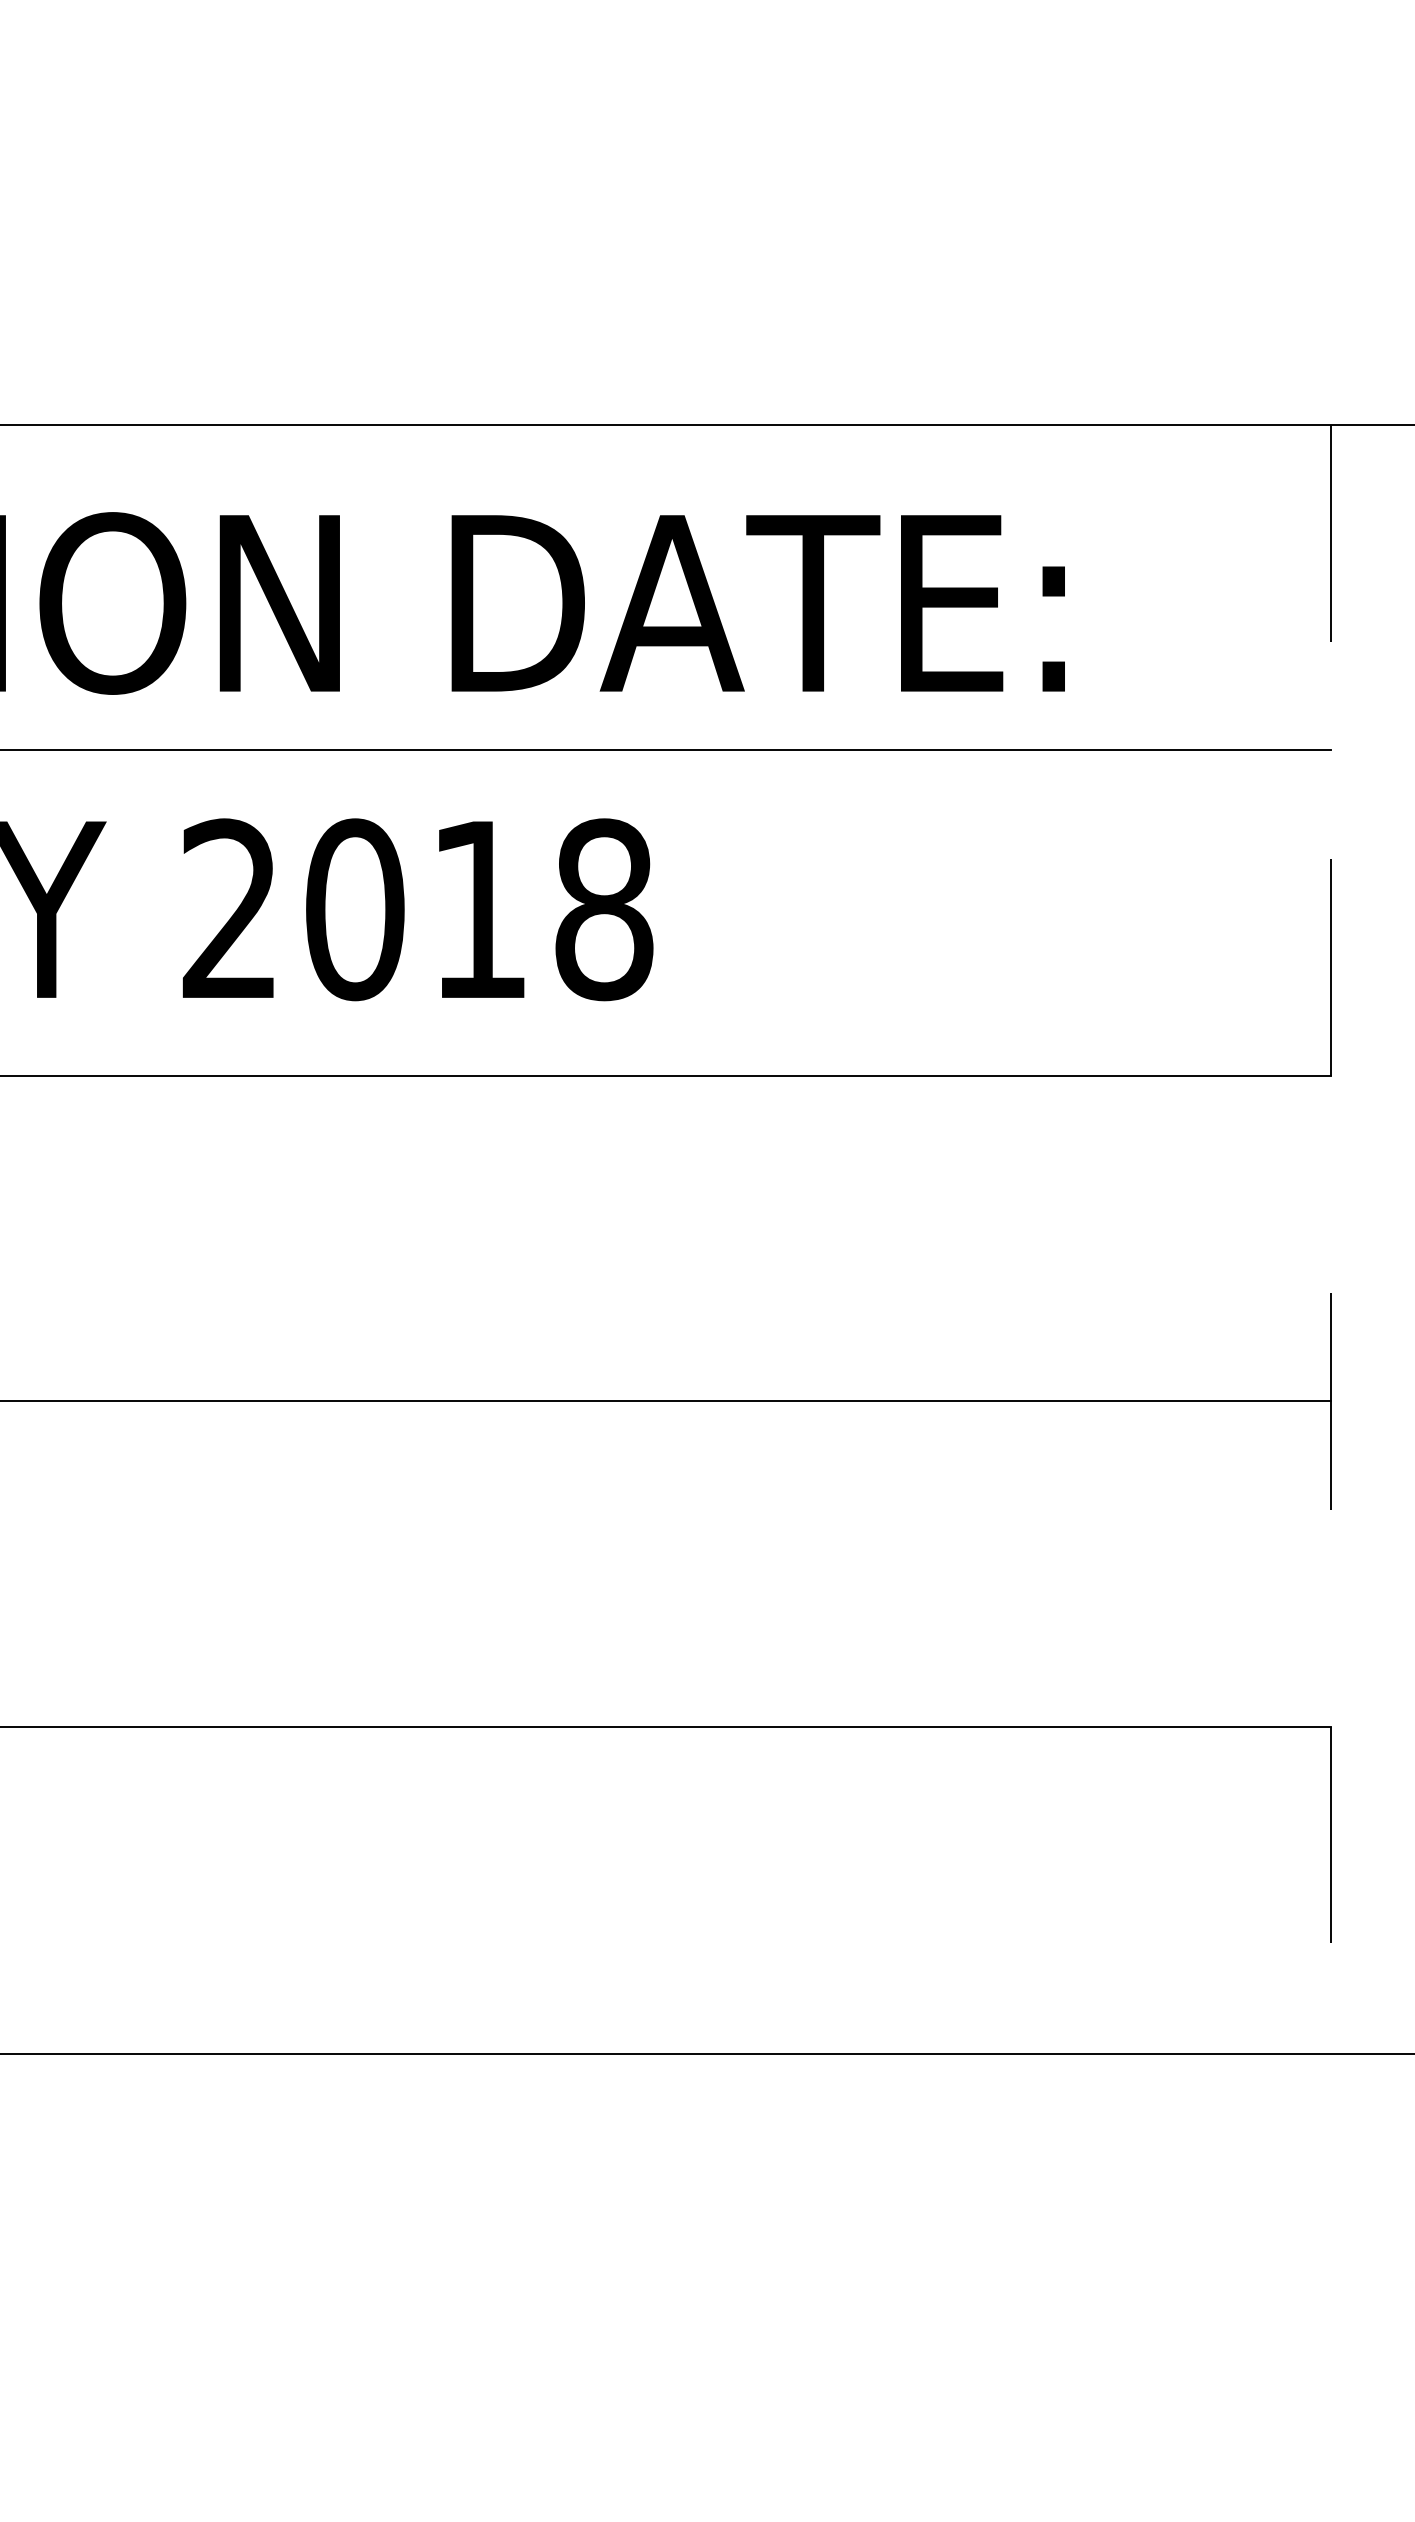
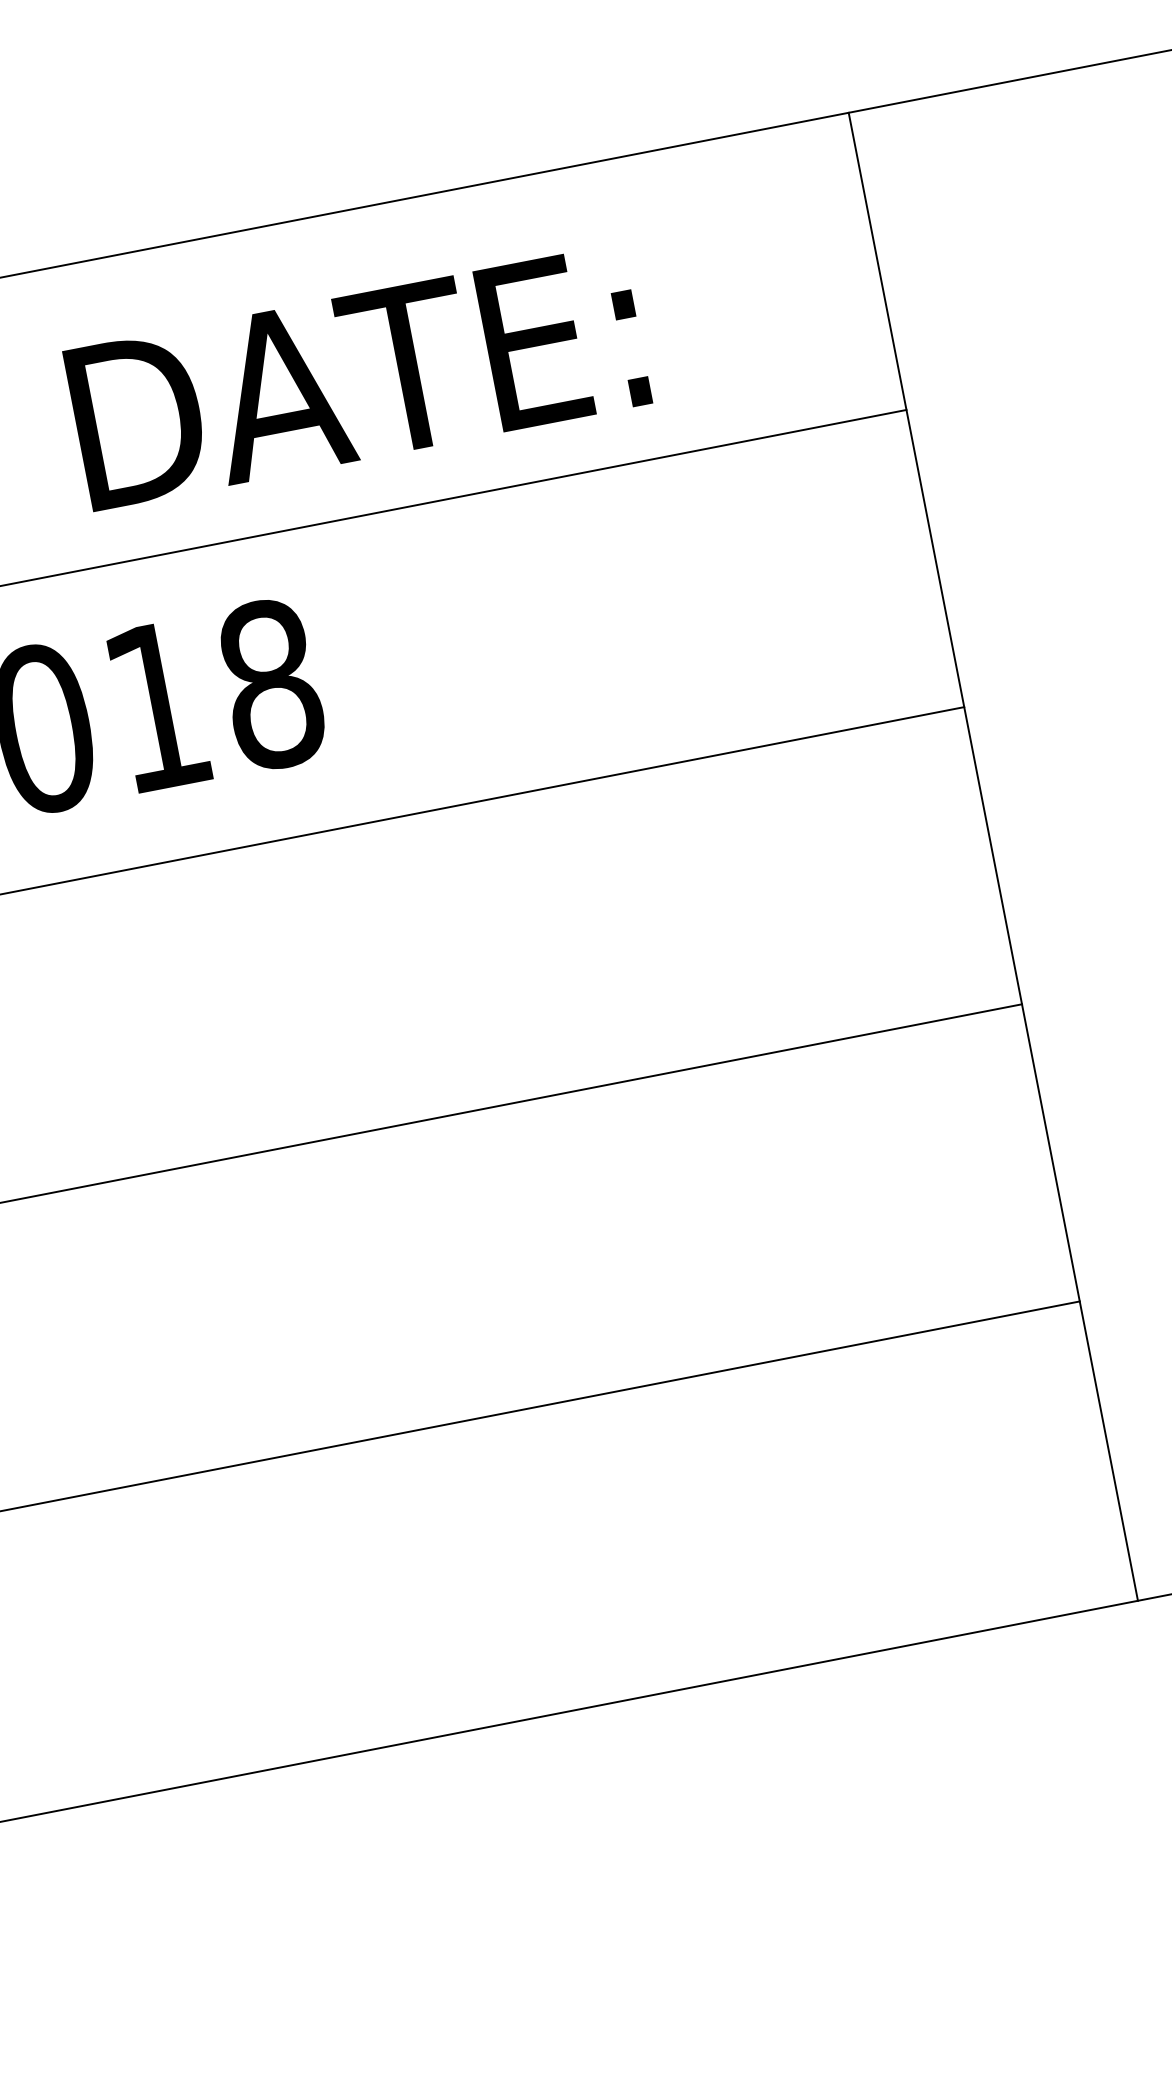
line: (1330, 1239) -> (993, 856), dashed -> solid

